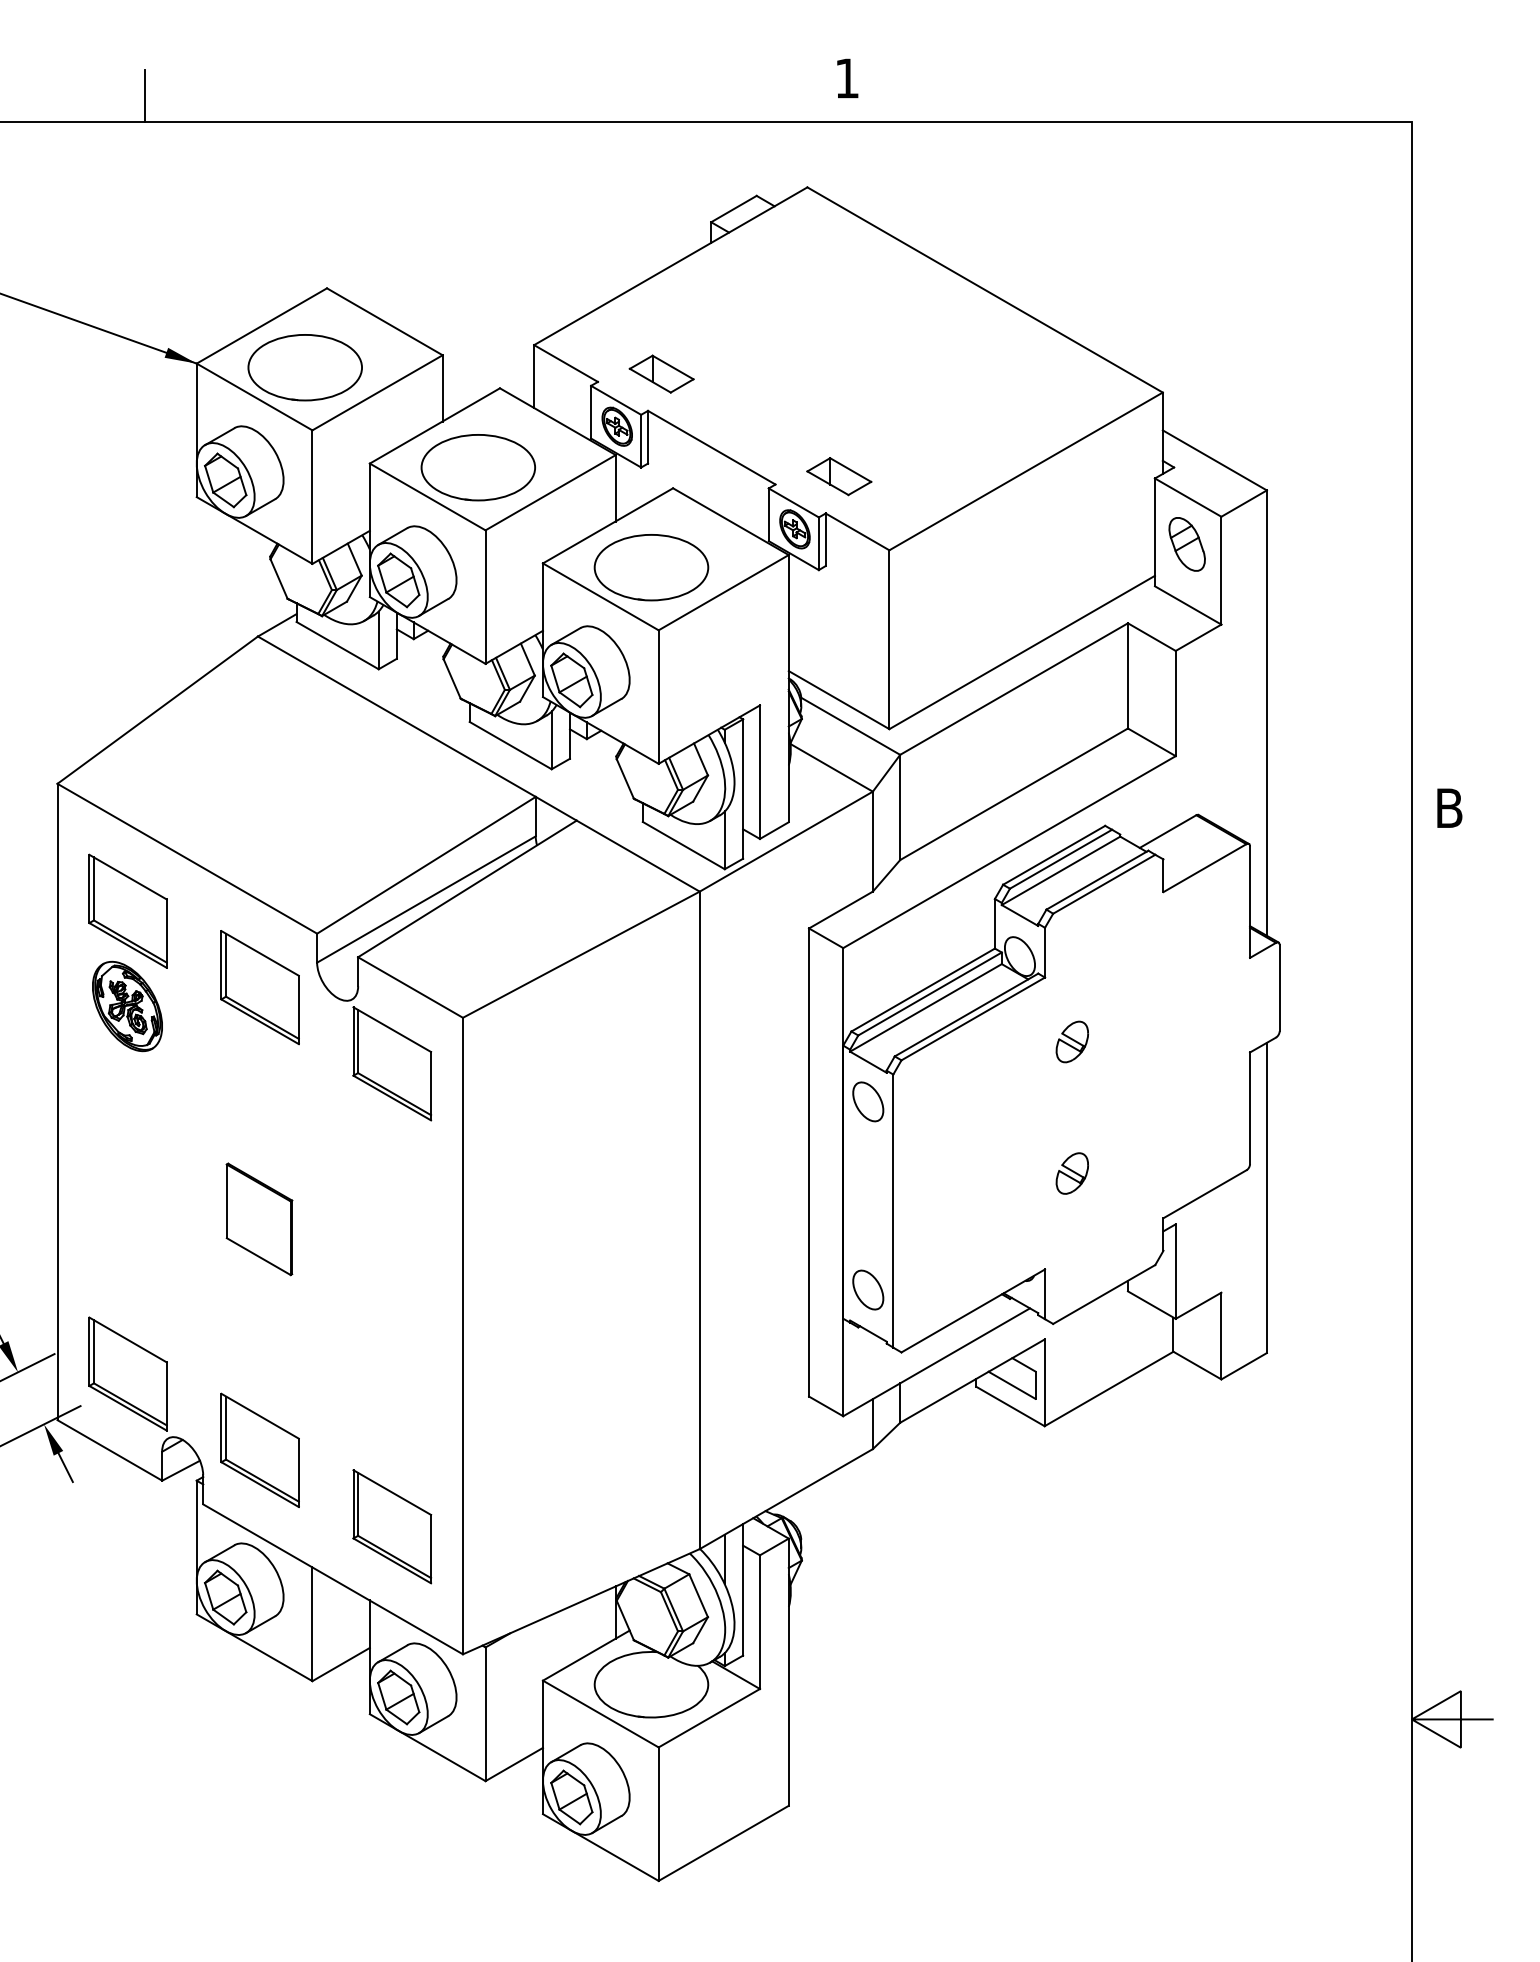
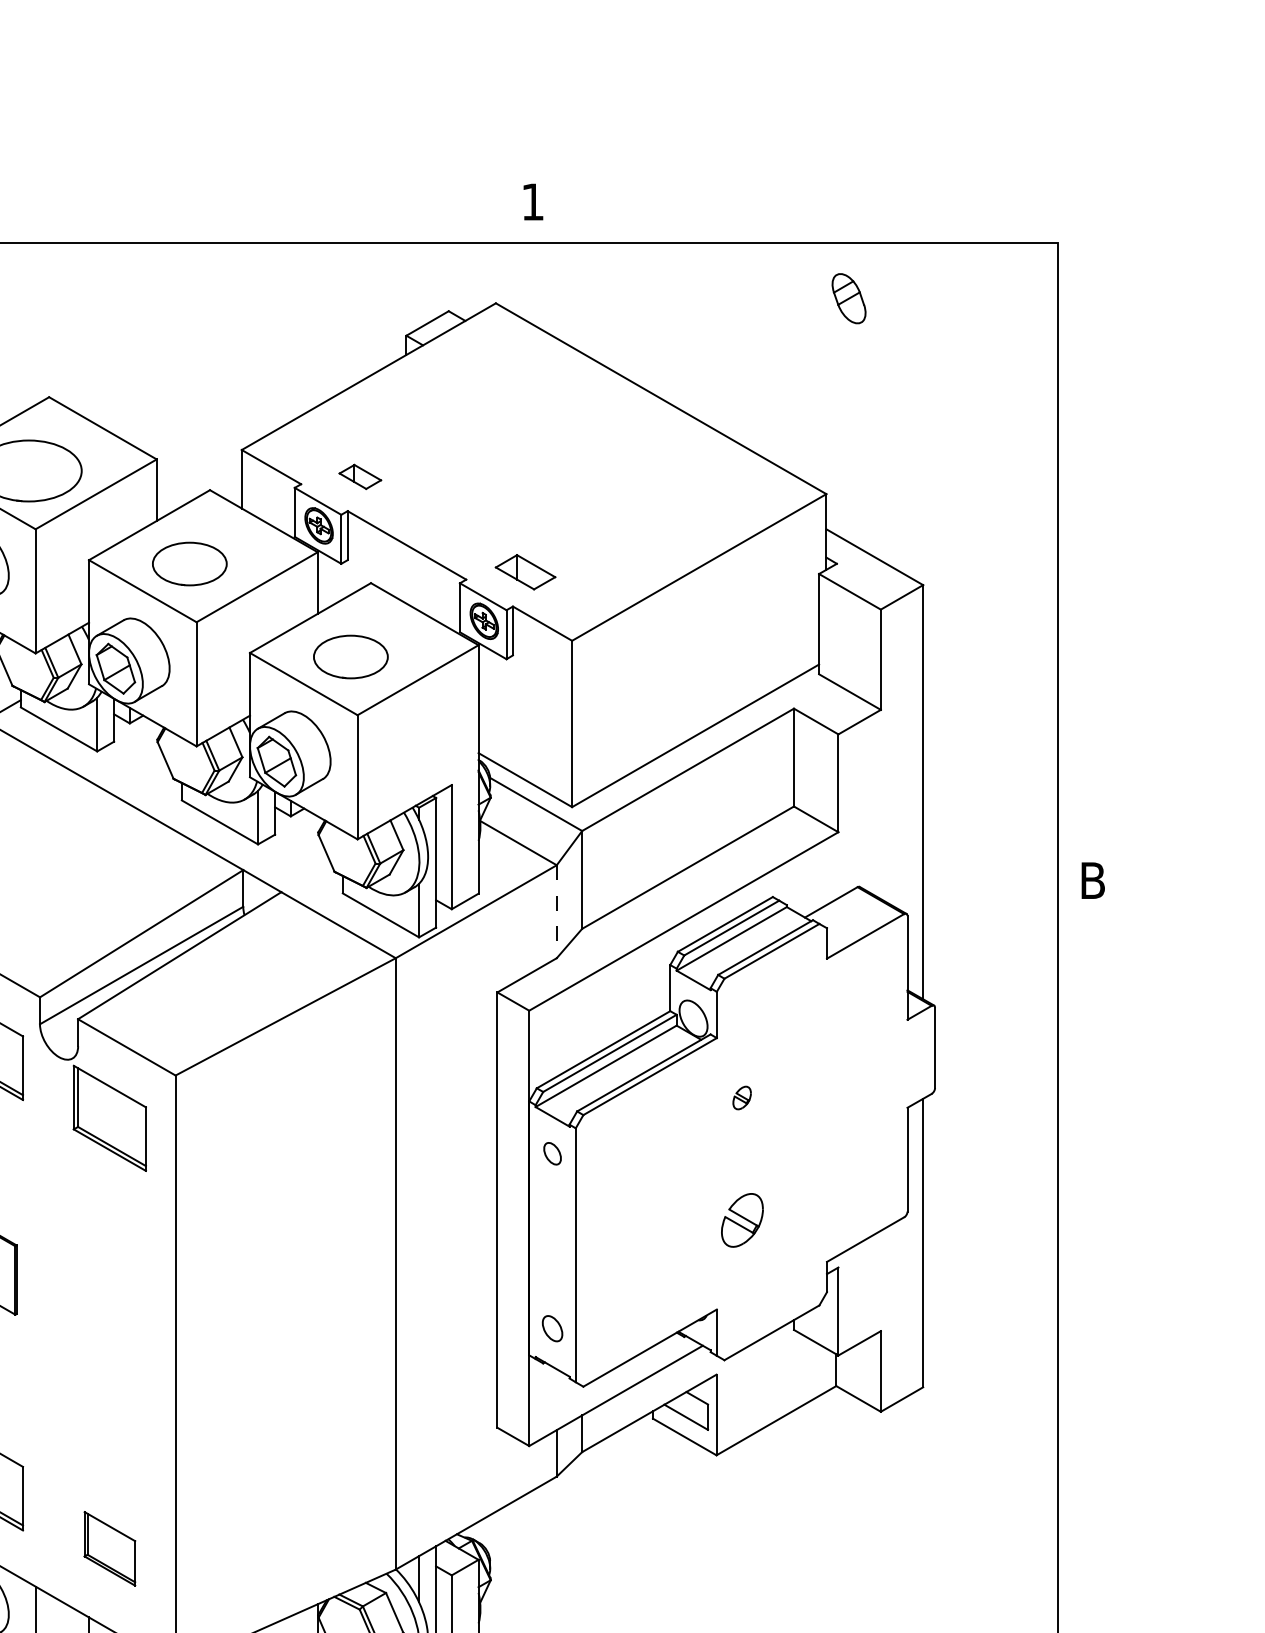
part: (661, 373) -> (360, 476), size x0.7
part: (477, 467) -> (189, 563), size x0.7
part: (1186, 544) -> (848, 298), moved
part: (651, 567) -> (350, 656), size x0.7
line: (872, 841) -> (556, 911), solid -> dashed
part: (1071, 1041) -> (741, 1097), size x0.6
part: (868, 1101) -> (552, 1153), size x0.6
part: (1071, 1173) -> (741, 1220), size x1.4
part: (868, 1289) -> (552, 1328), size x0.7
part: (392, 1526) -> (110, 1548), size x0.7

